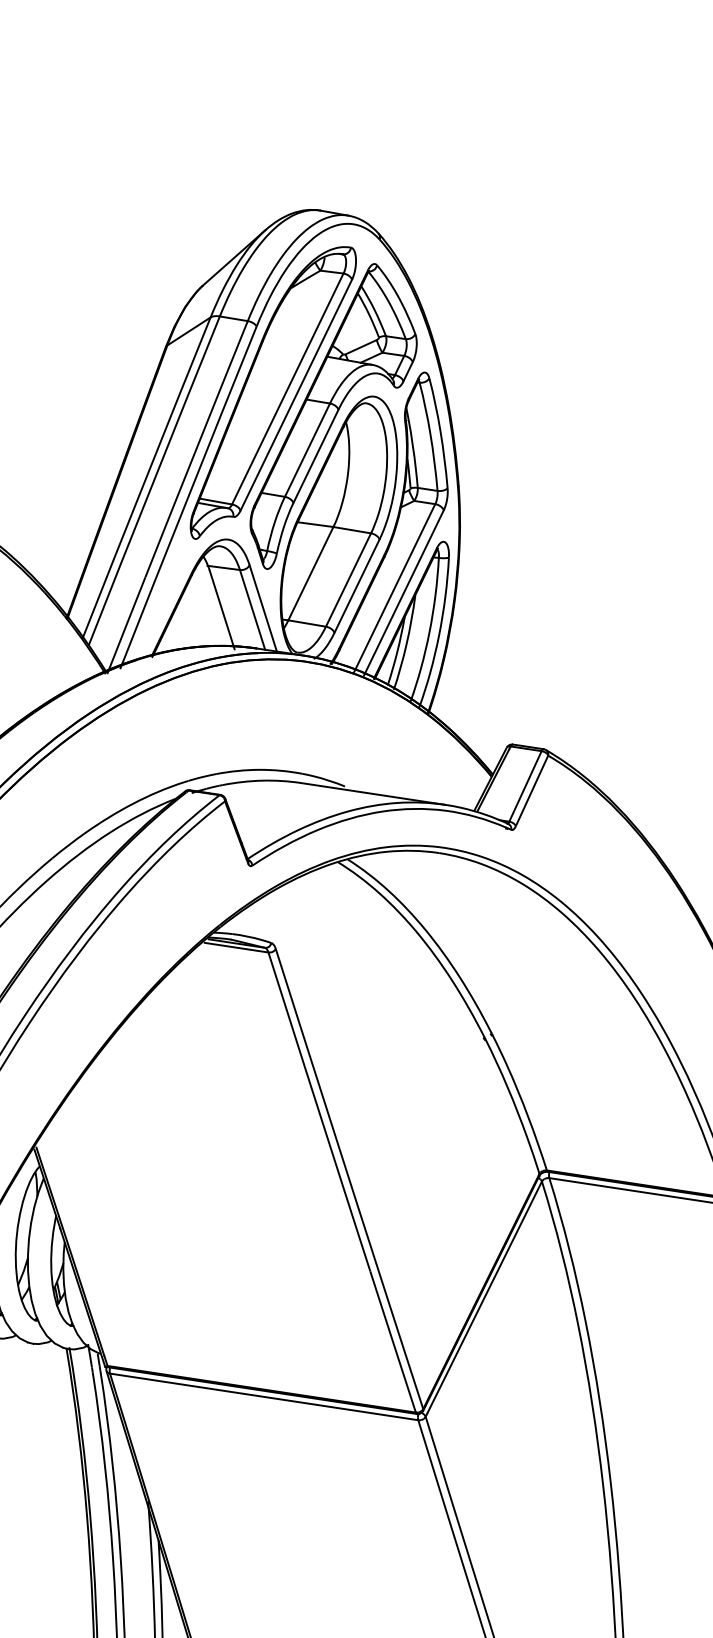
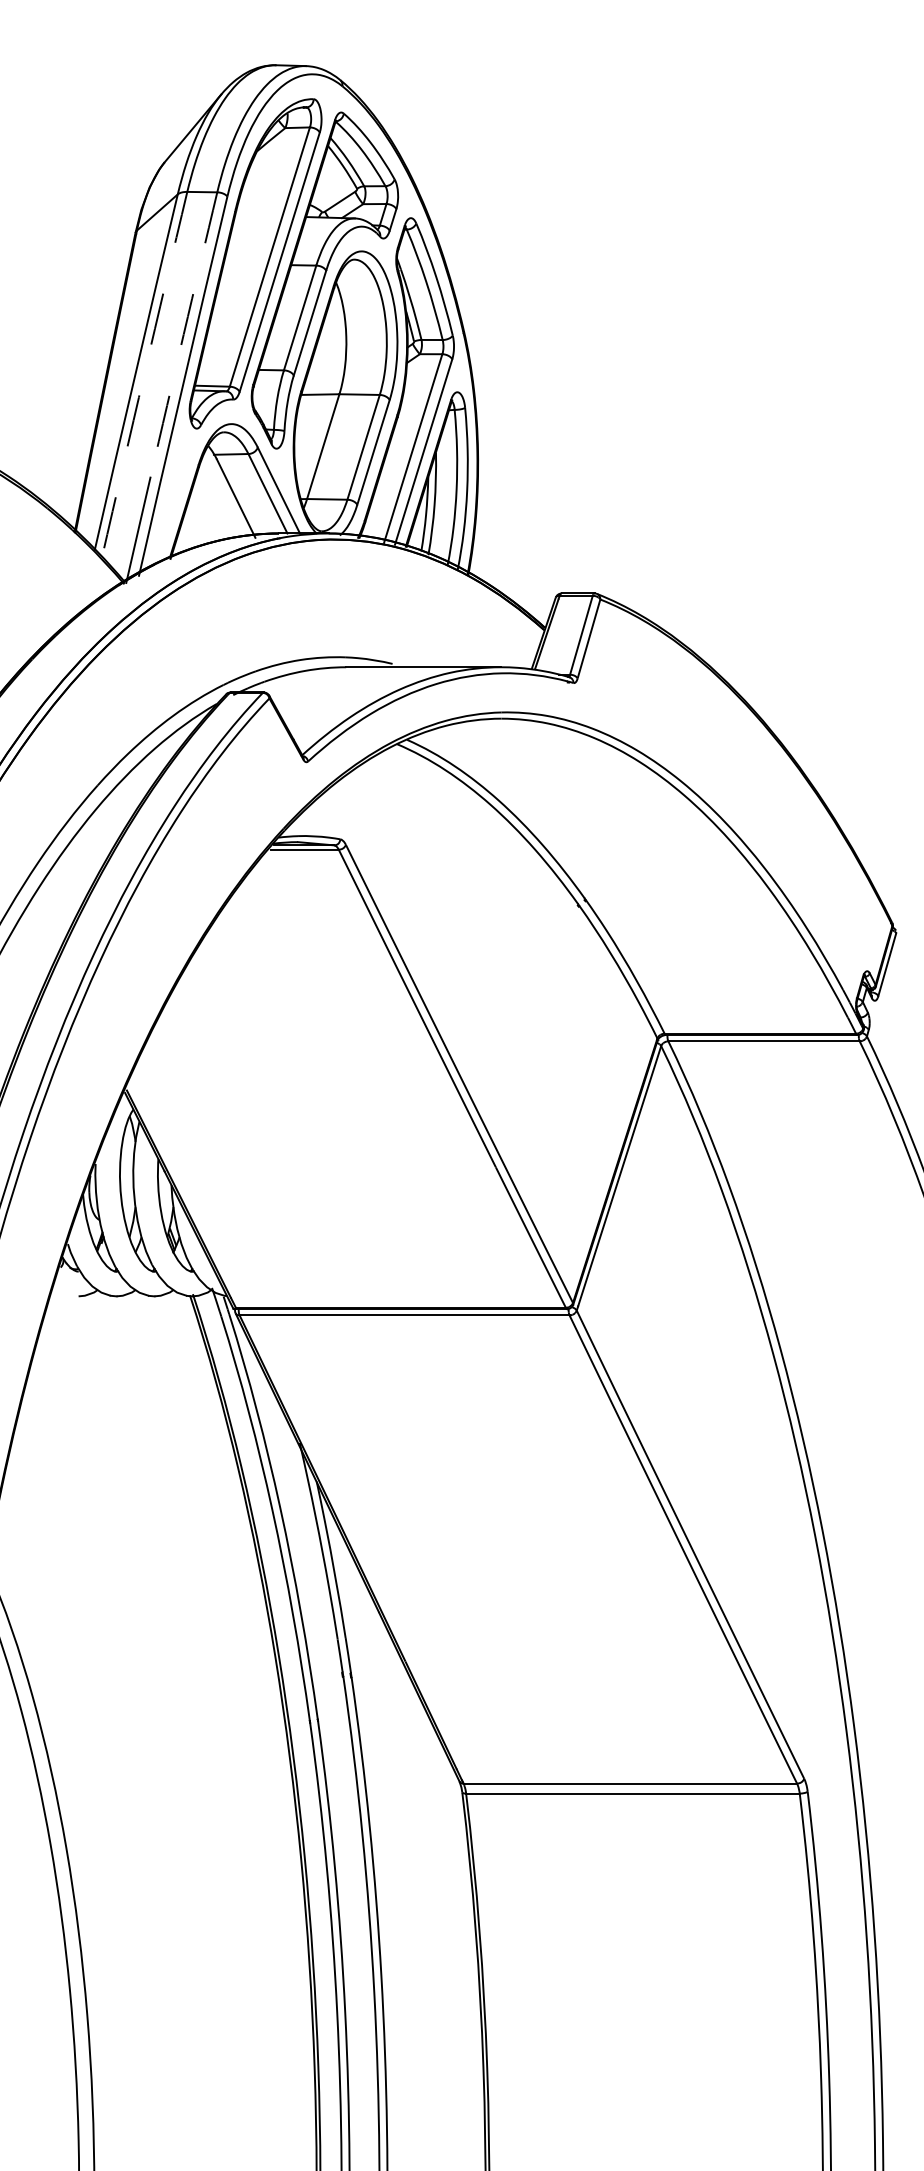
arc: (196, 449) -> (183, 334), solid -> dashed
arc: (154, 481) -> (144, 374), solid -> dashed

